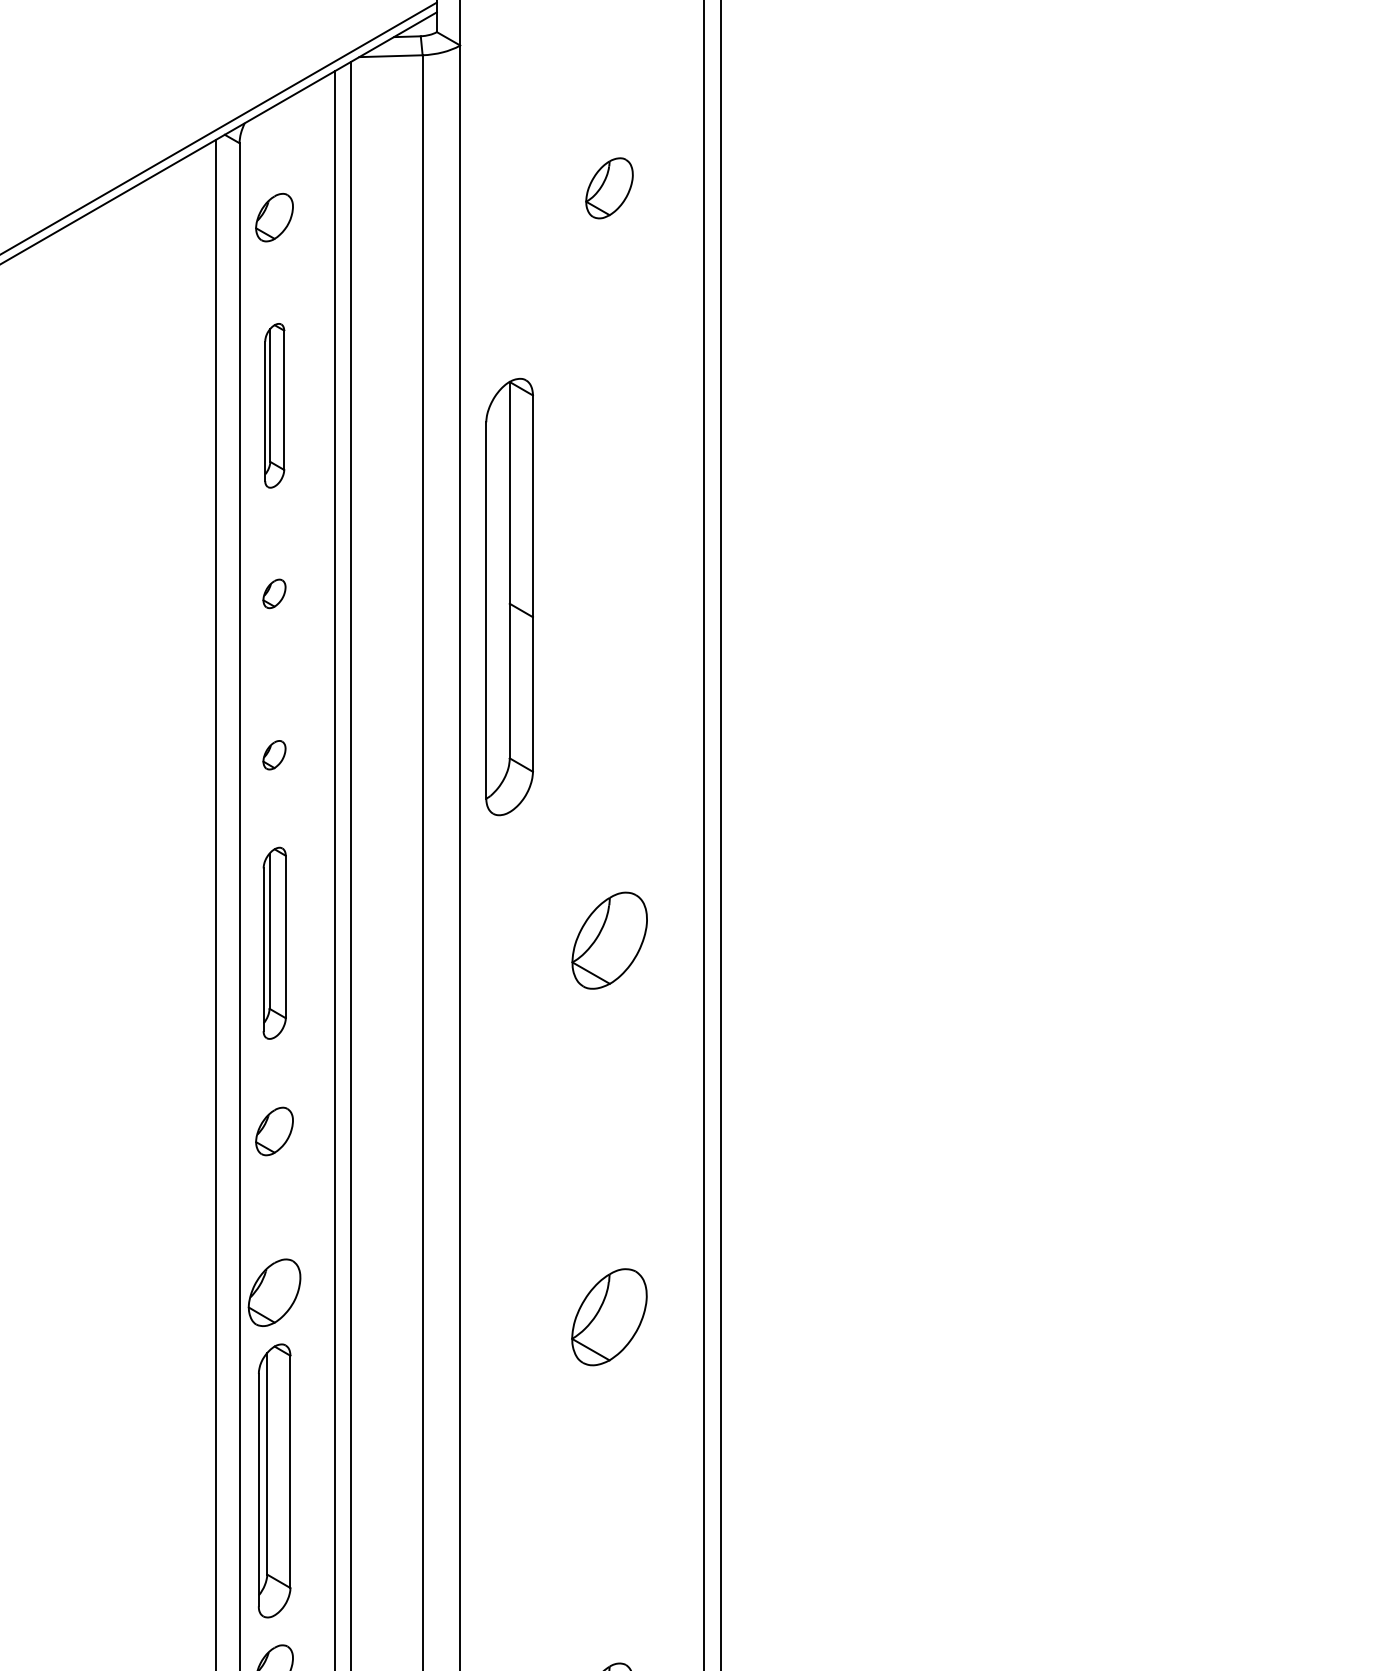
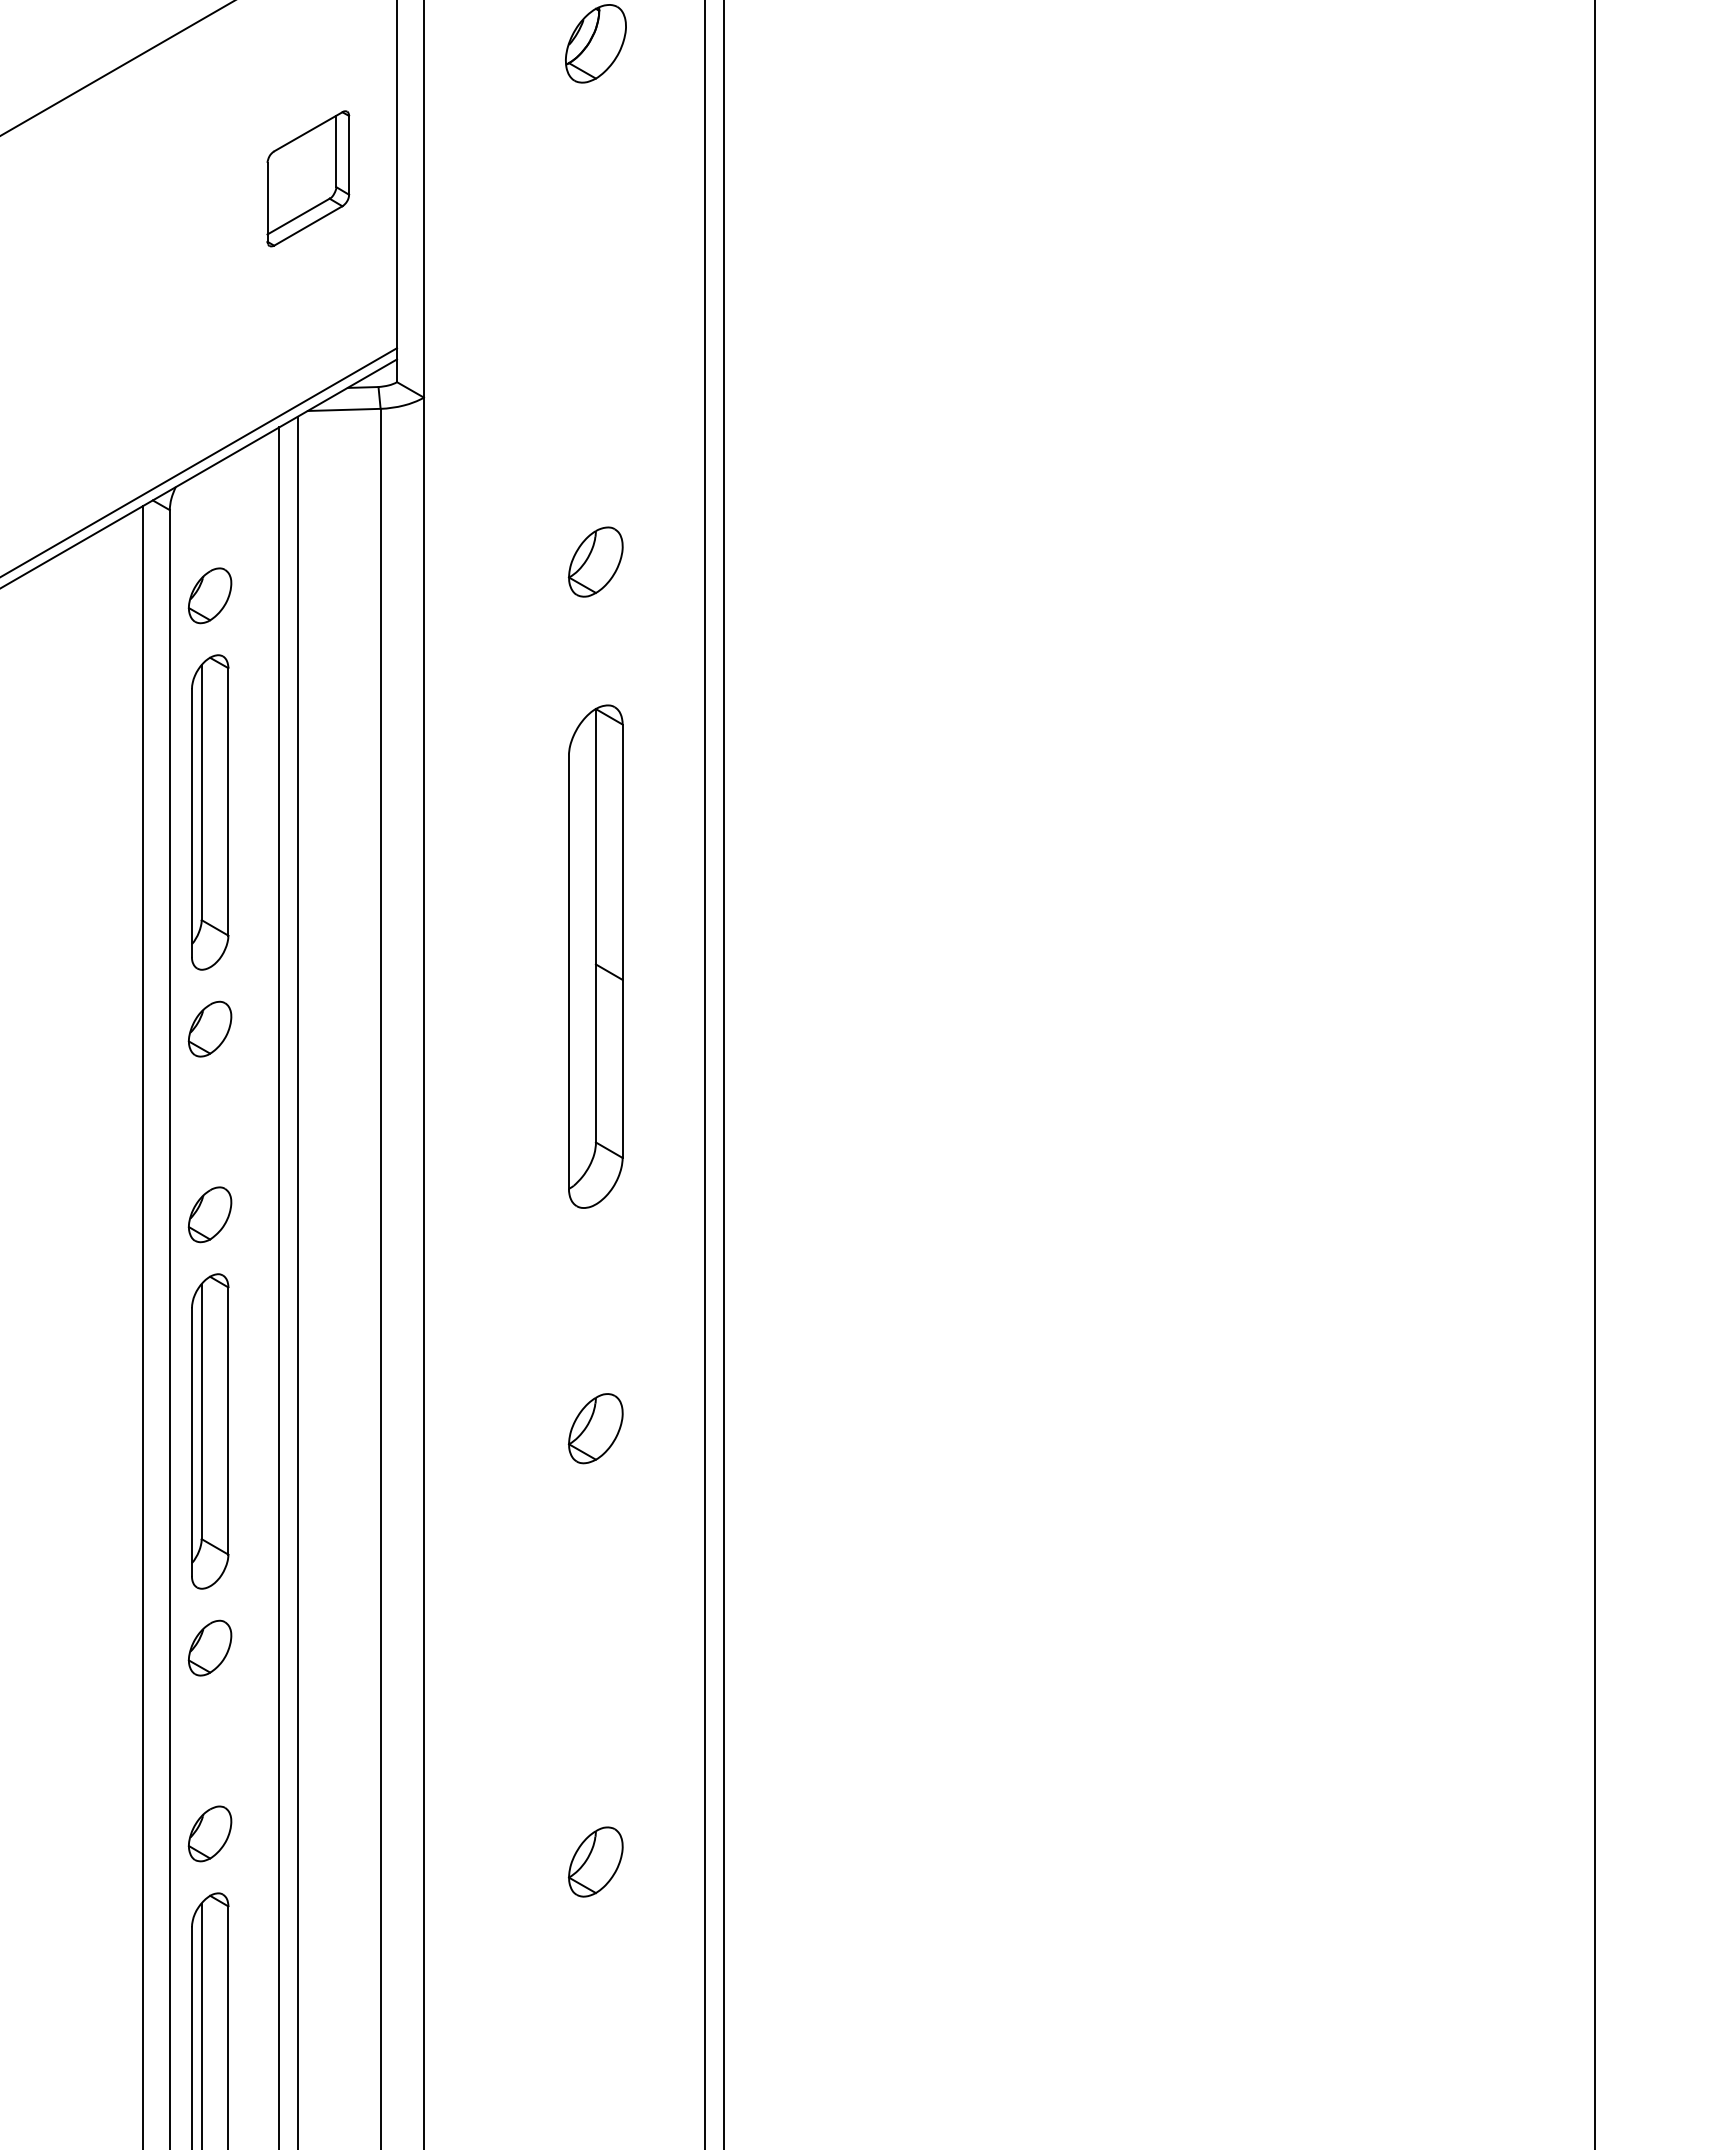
part: (274, 405) -> (210, 812), size x1.67
part: (274, 593) -> (209, 1028), size x1.67
part: (509, 596) -> (595, 956), moved
part: (274, 754) -> (209, 1214), size x1.67
part: (609, 940) -> (595, 1428), size x0.62
part: (274, 943) -> (210, 1431), size x1.43
part: (274, 1292) -> (209, 1833), size x0.71
part: (609, 1316) -> (595, 1861), size x0.62

